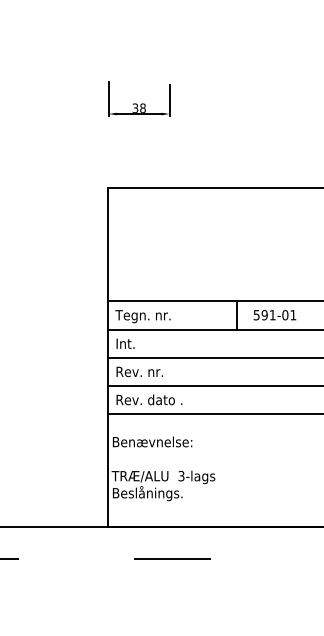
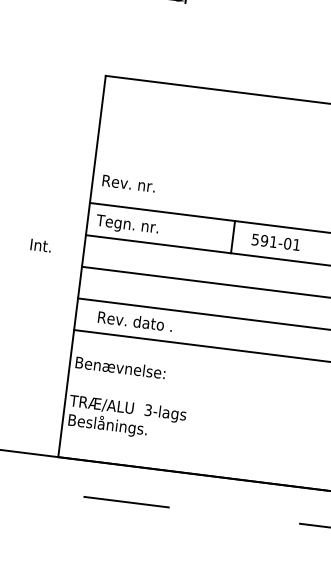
text: (125, 343) -> (40, 245), moved
text: (139, 371) -> (128, 183), moved
text: (149, 399) -> (135, 321), moved

